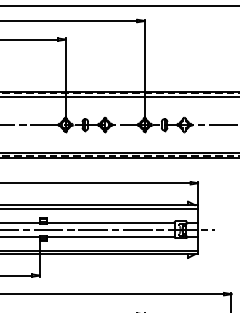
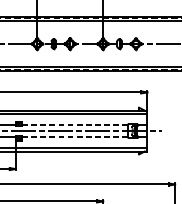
line: (110, 222) -> (74, 125), solid -> dashed
line: (110, 236) -> (74, 136), solid -> dashed

